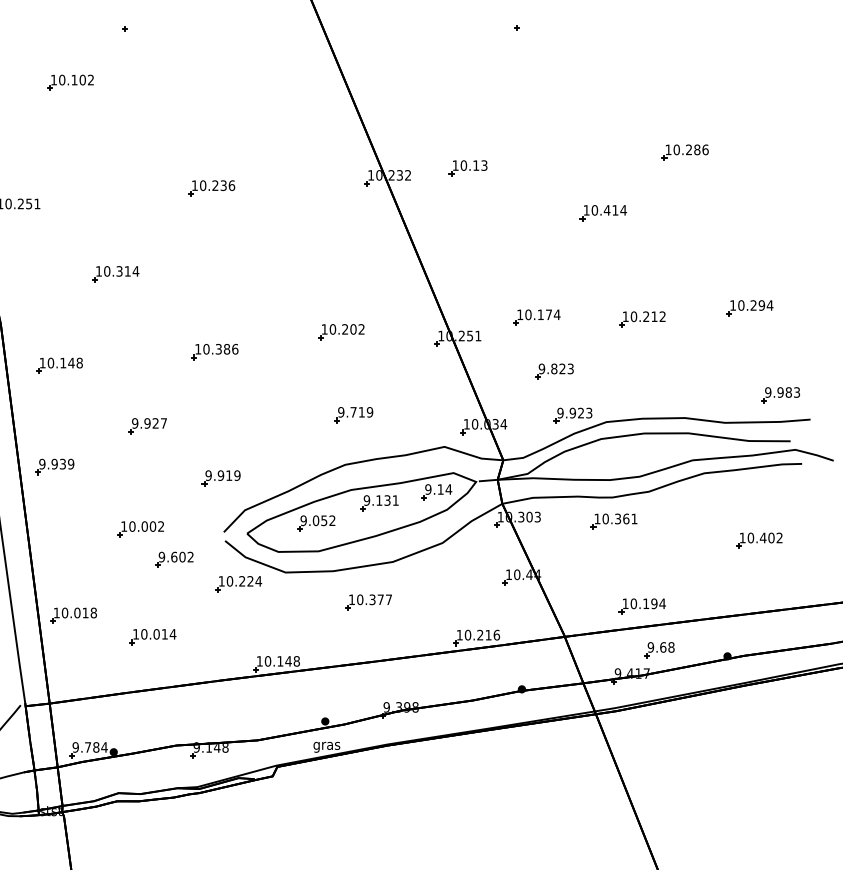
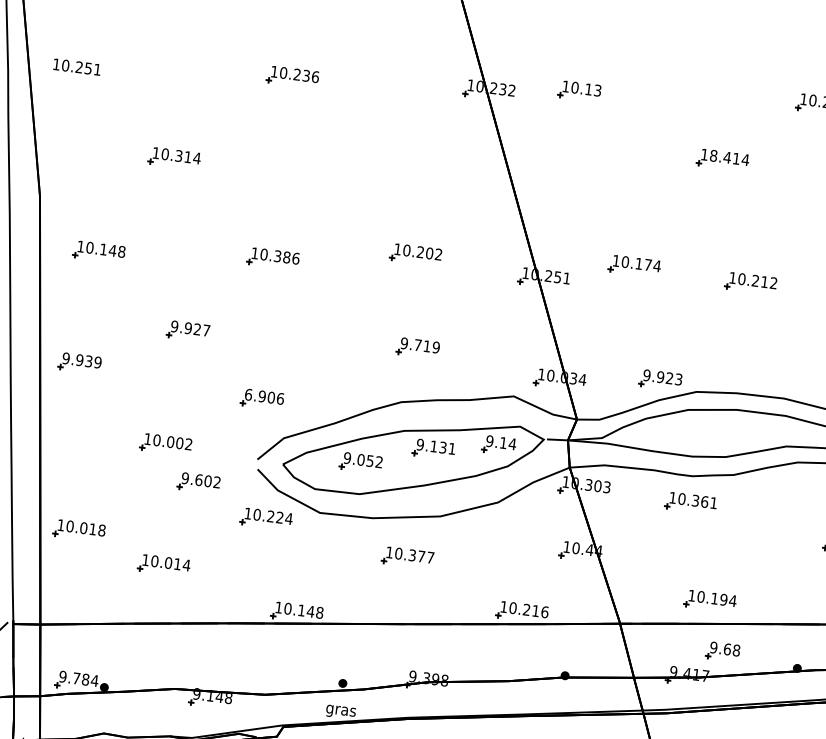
text: (594, 210) -> (713, 155), 10.414 -> 18.414
part: (554, 371) -> (646, 328), removed
text: (222, 475) -> (263, 396), 9.919 -> 6.906

